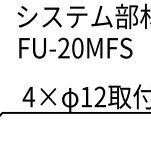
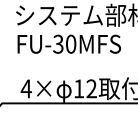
text: (64, 48) -> (58, 44), FU-20MFS -> FU-30MFS

